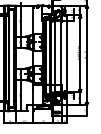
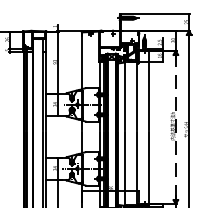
line: (80, 53) -> (176, 127), solid -> dashed

